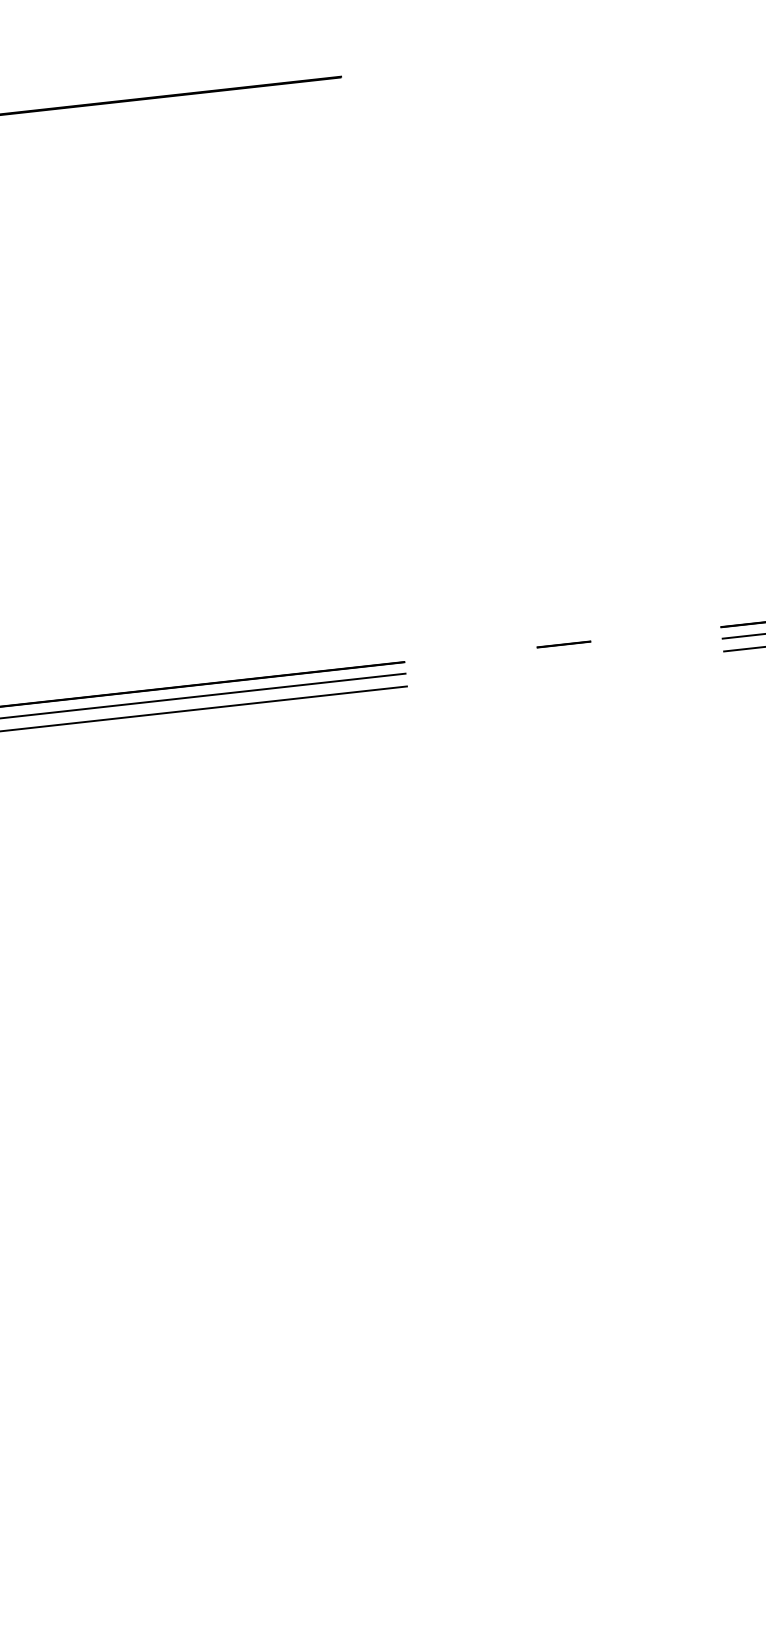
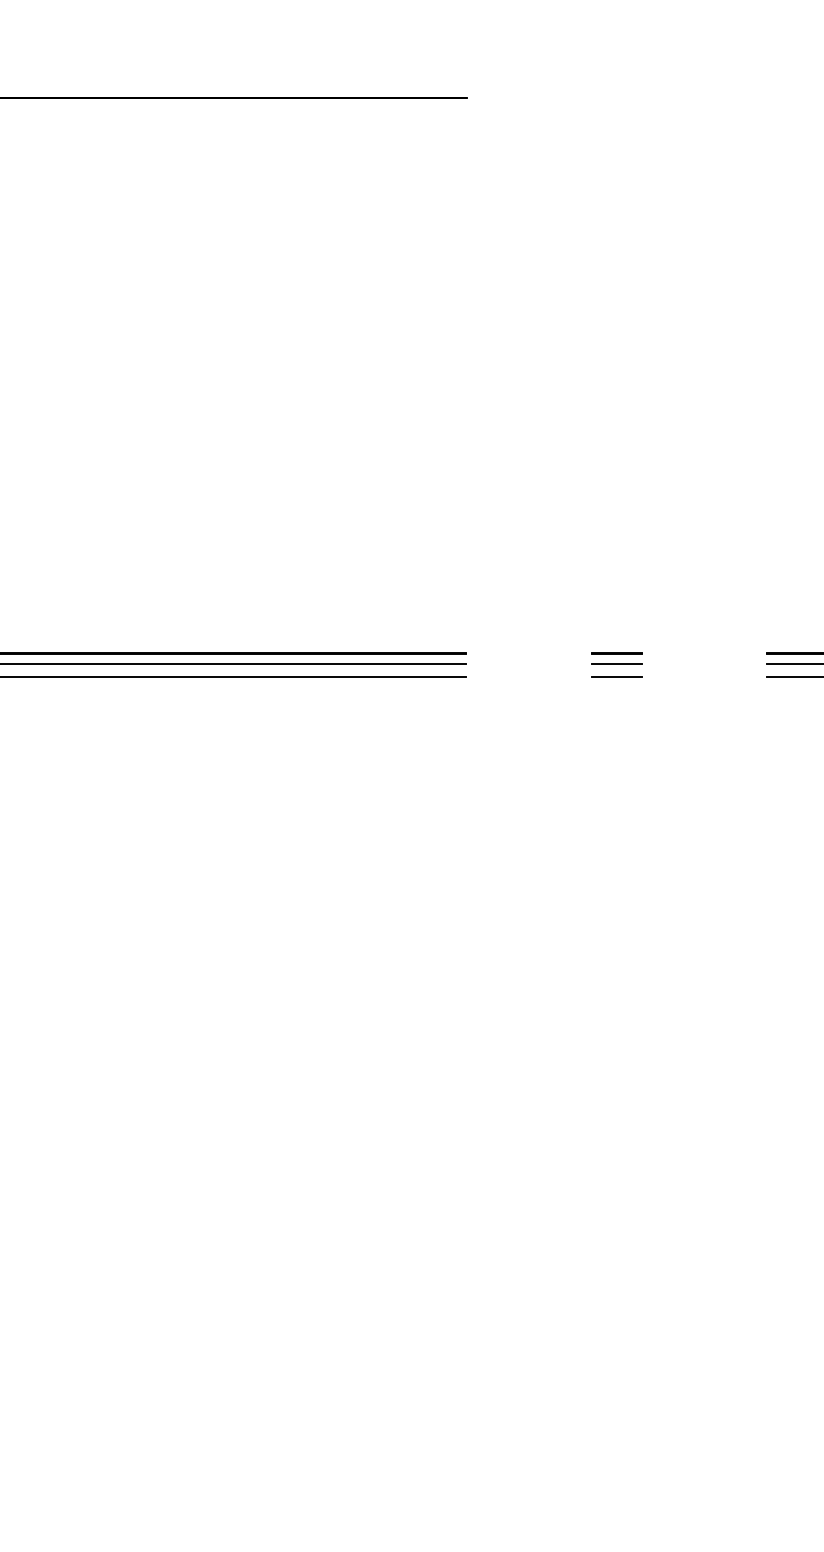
line: (564, 655) -> (616, 663), added
line: (566, 668) -> (617, 676), added

